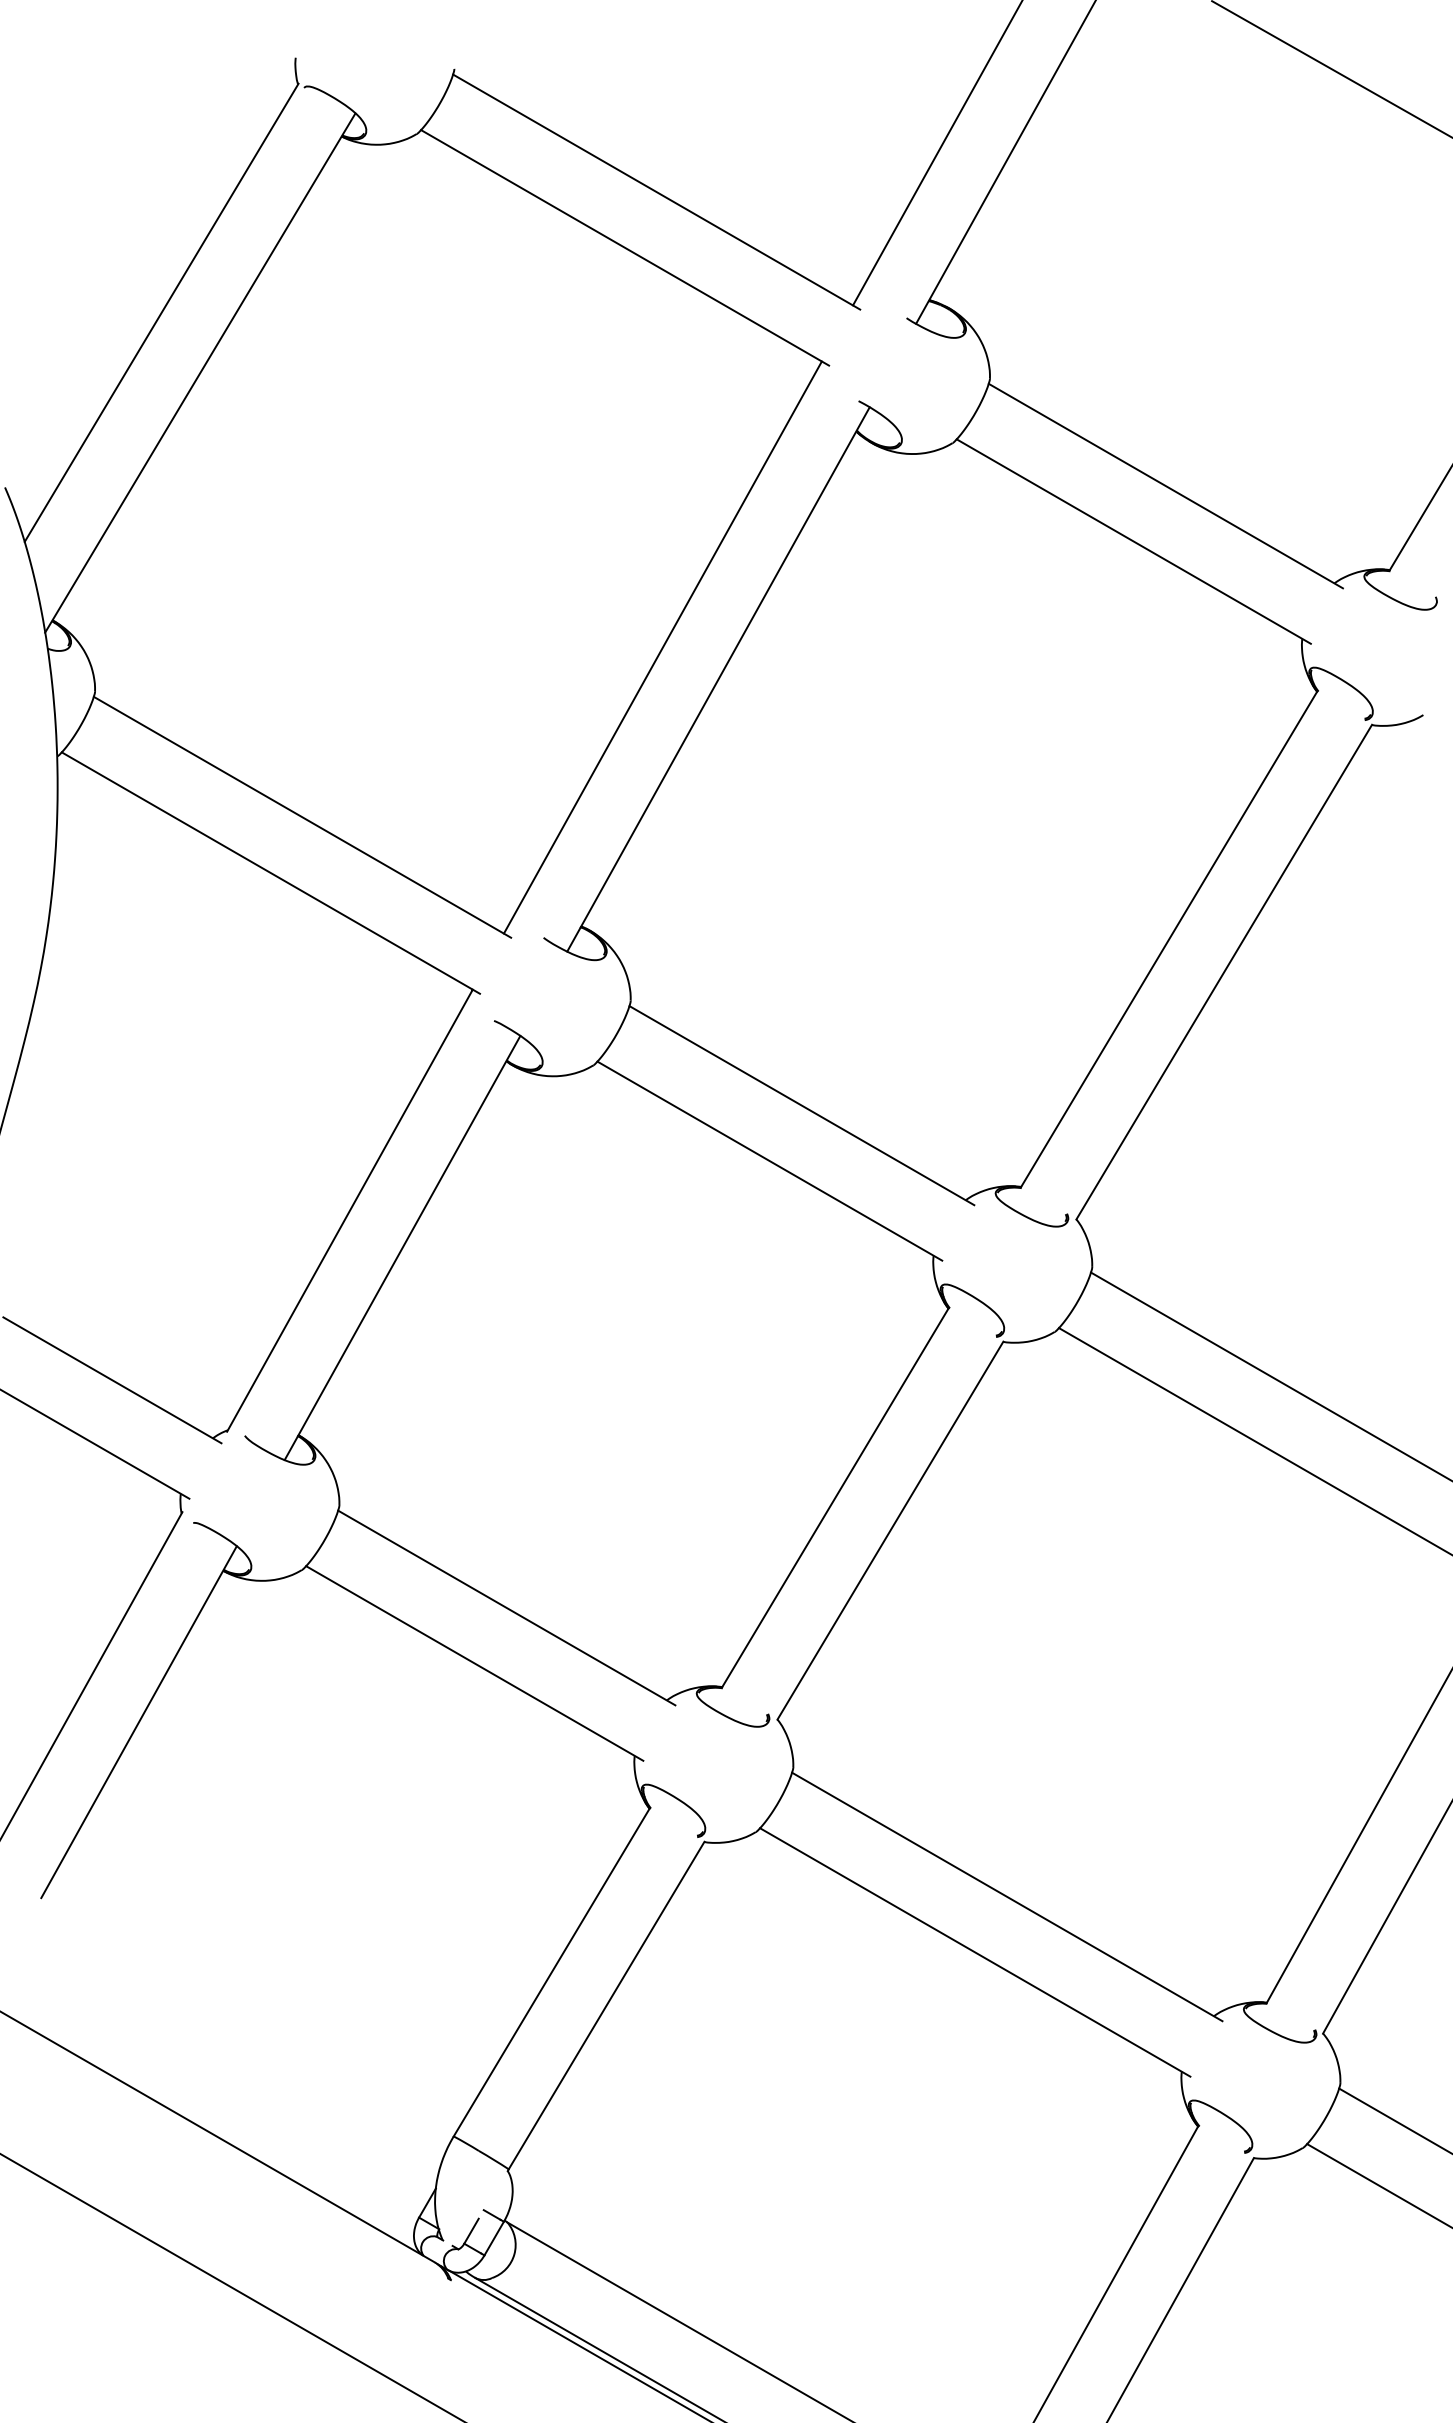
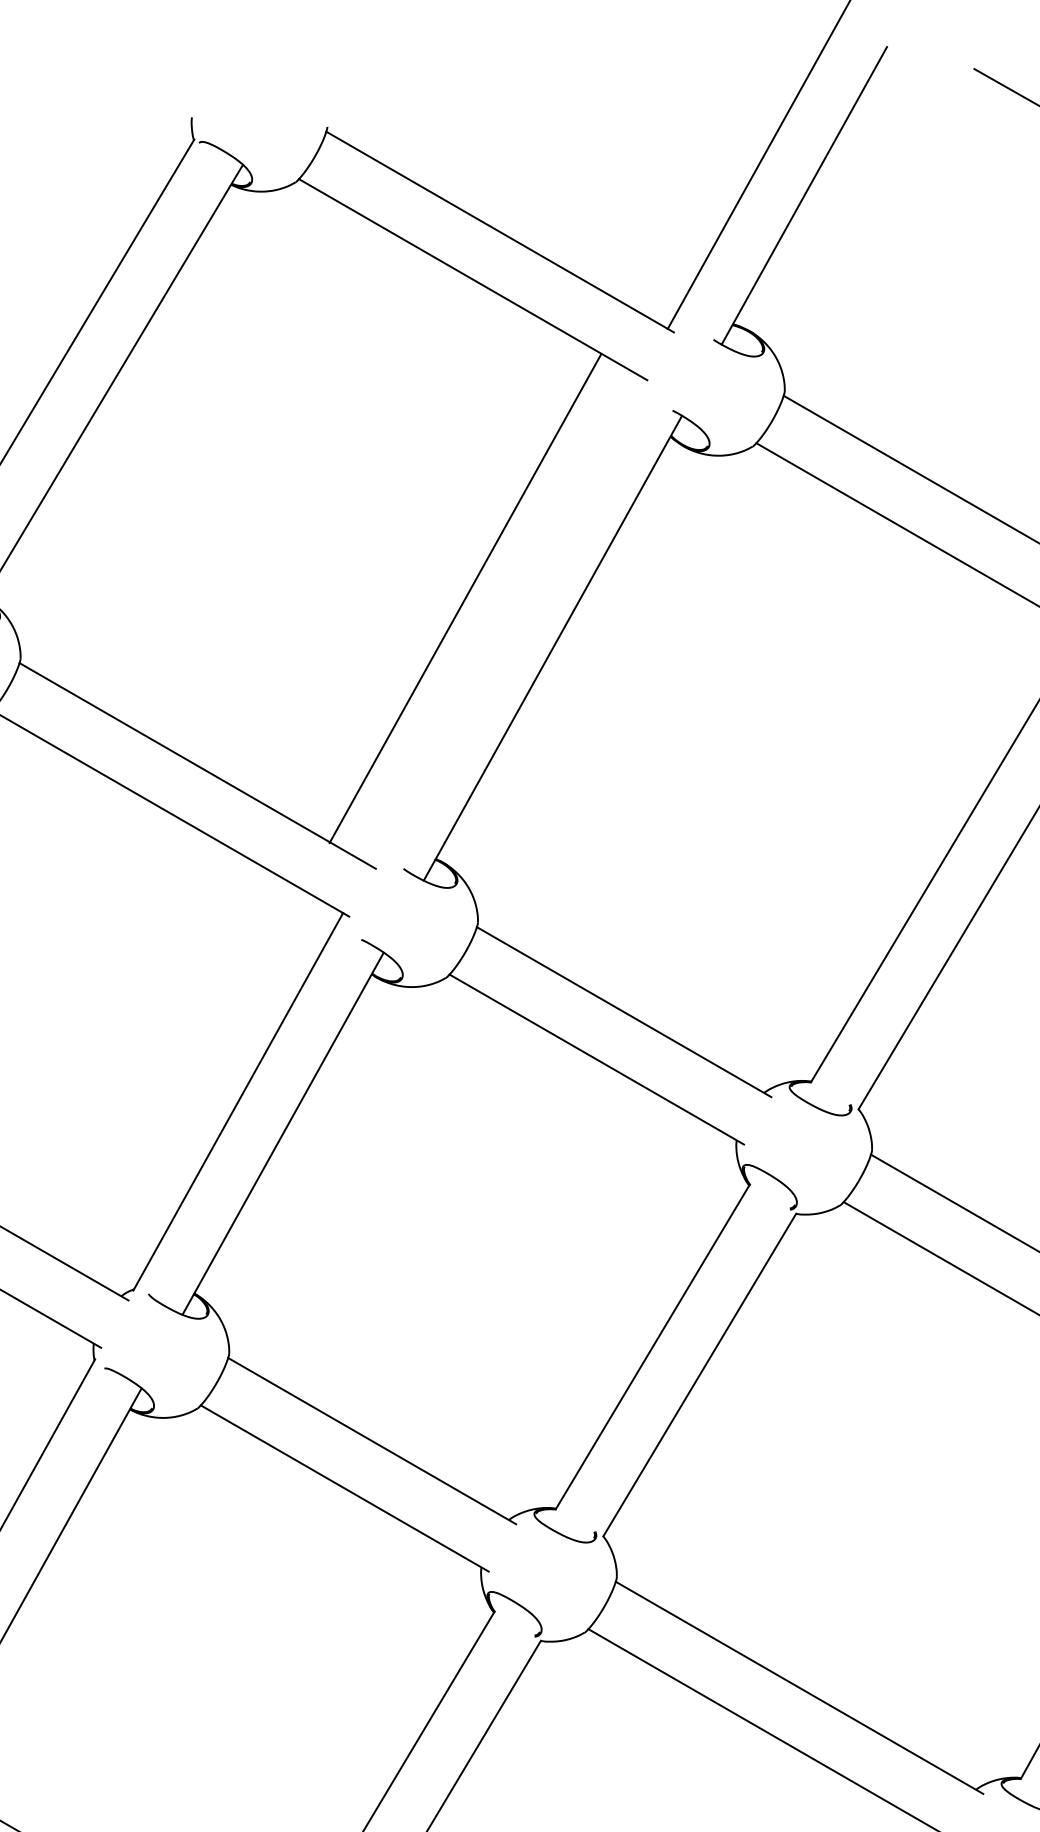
line: (662, 647) -> (464, 598), moved

